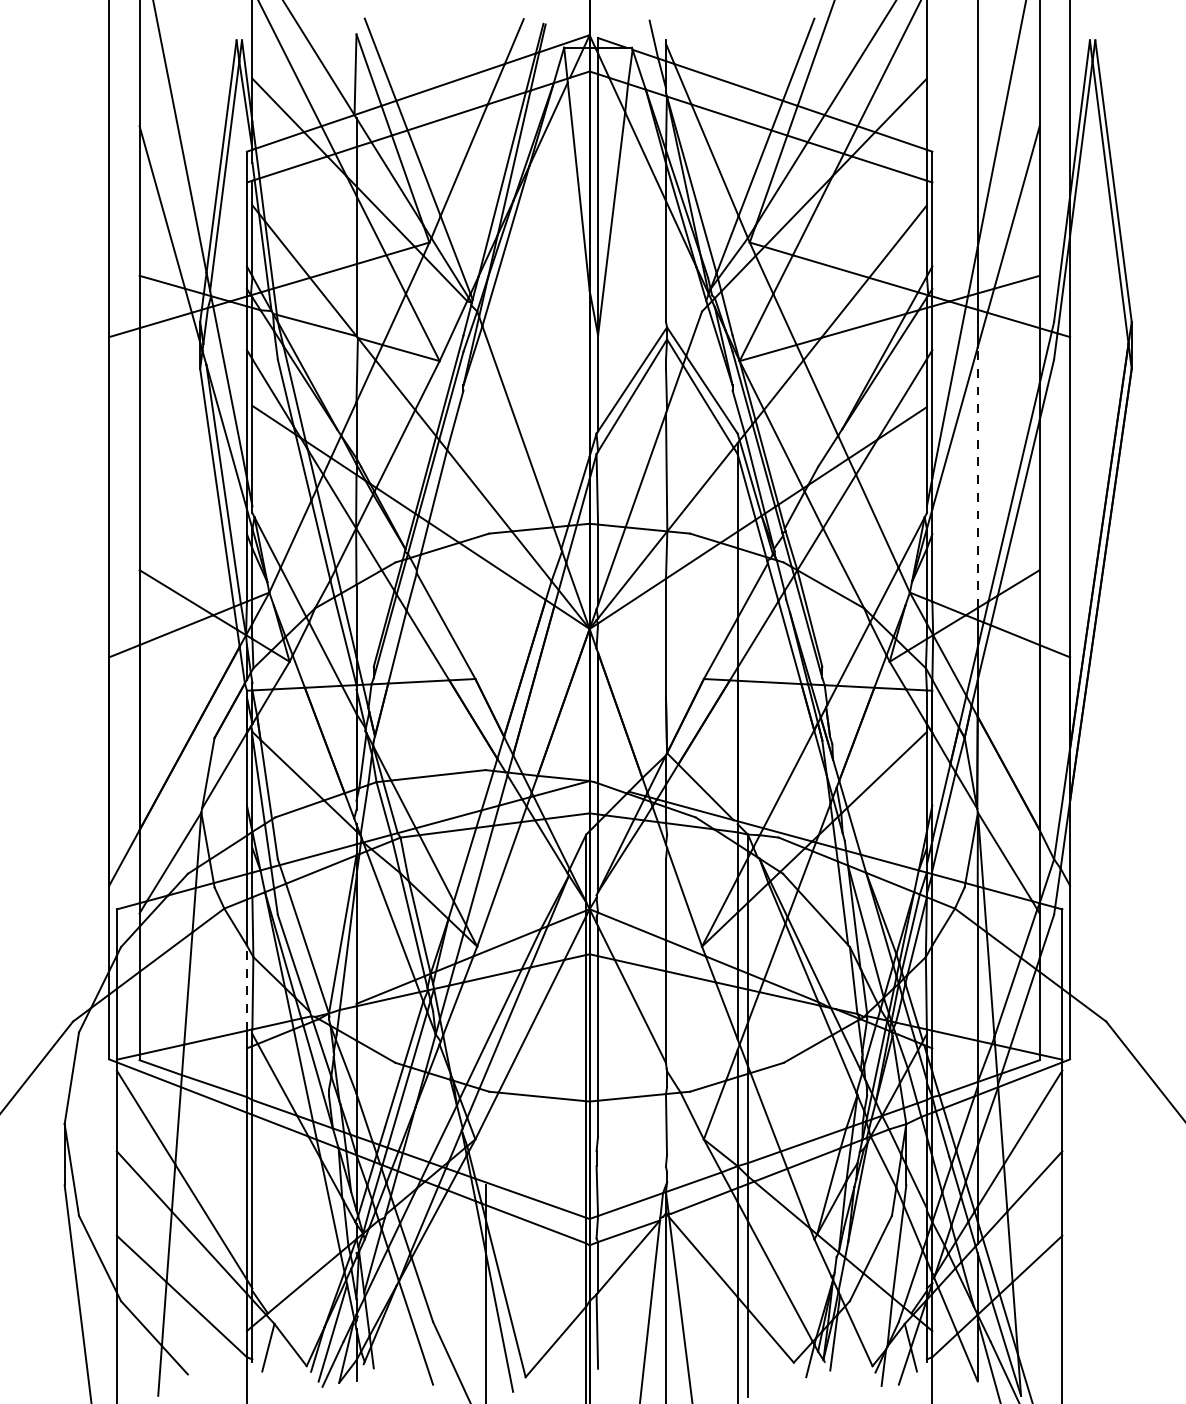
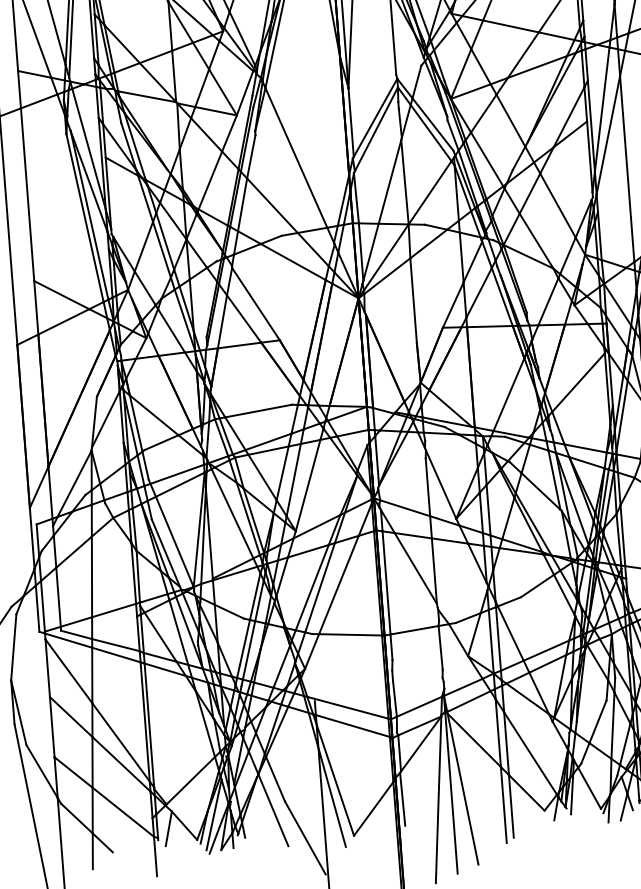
line: (977, 477) -> (627, 168), dashed -> solid
line: (246, 988) -> (133, 573), dashed -> solid

